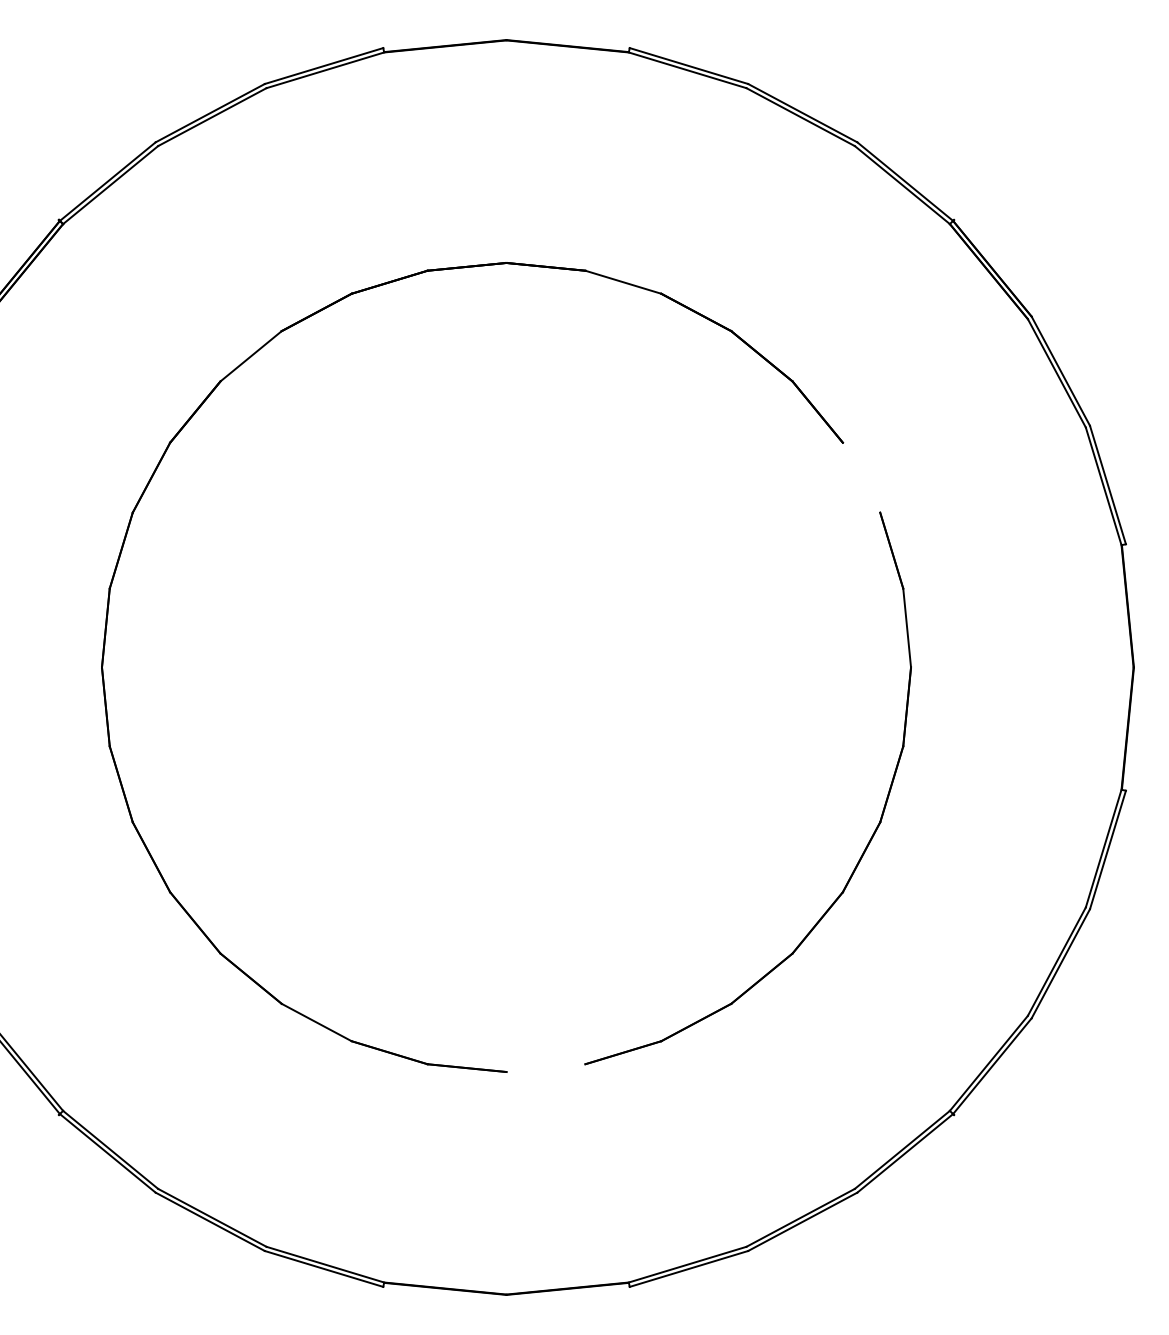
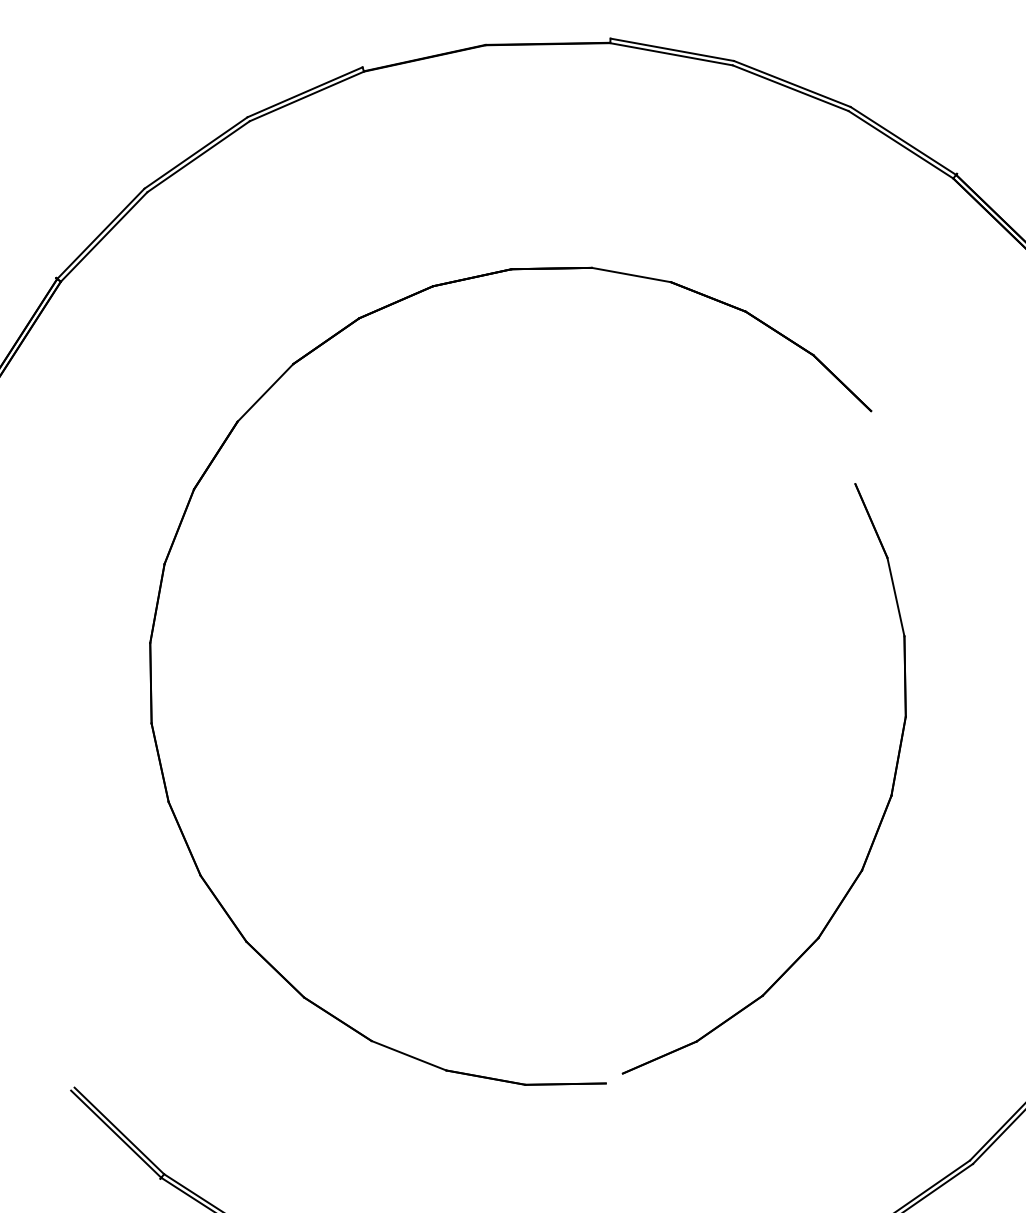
part: (861, 854) -> (876, 830), moved

